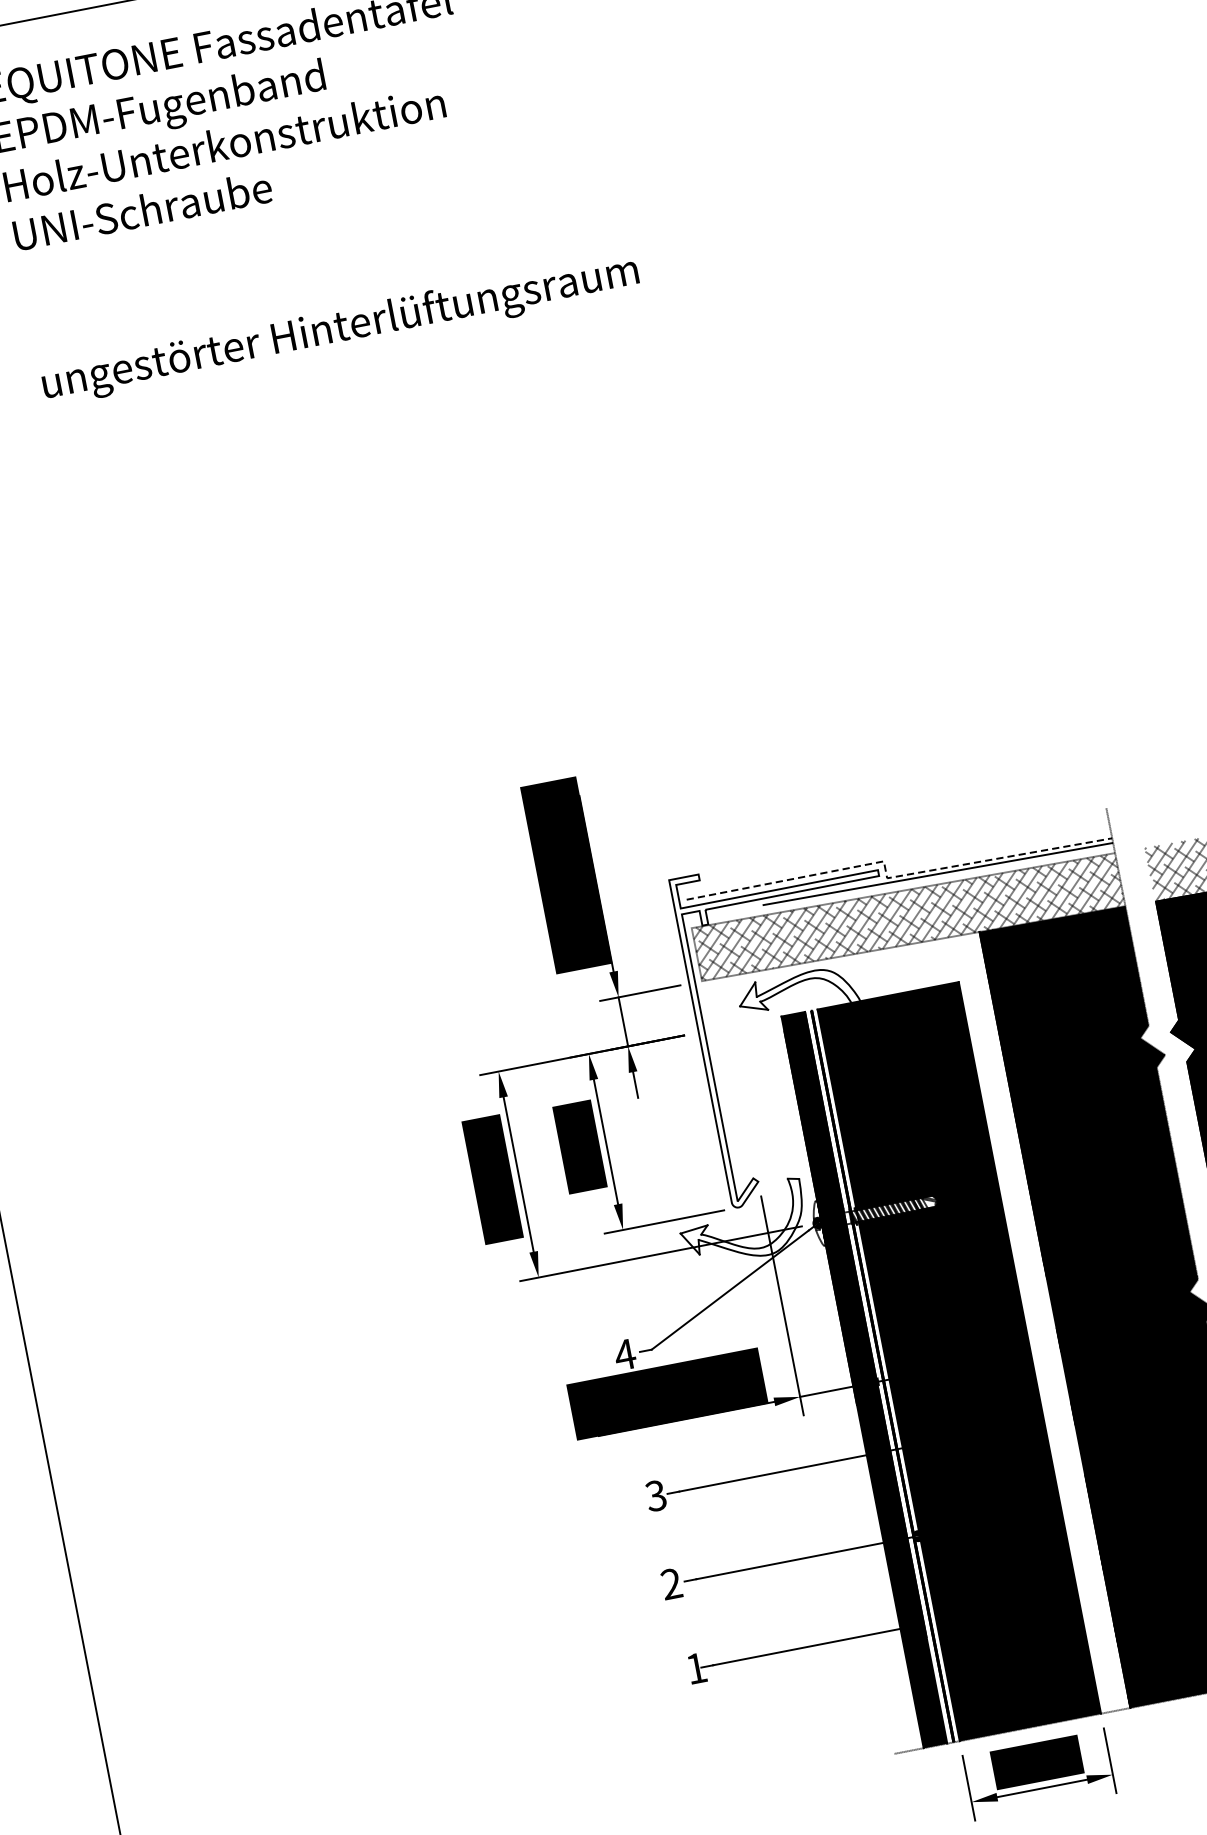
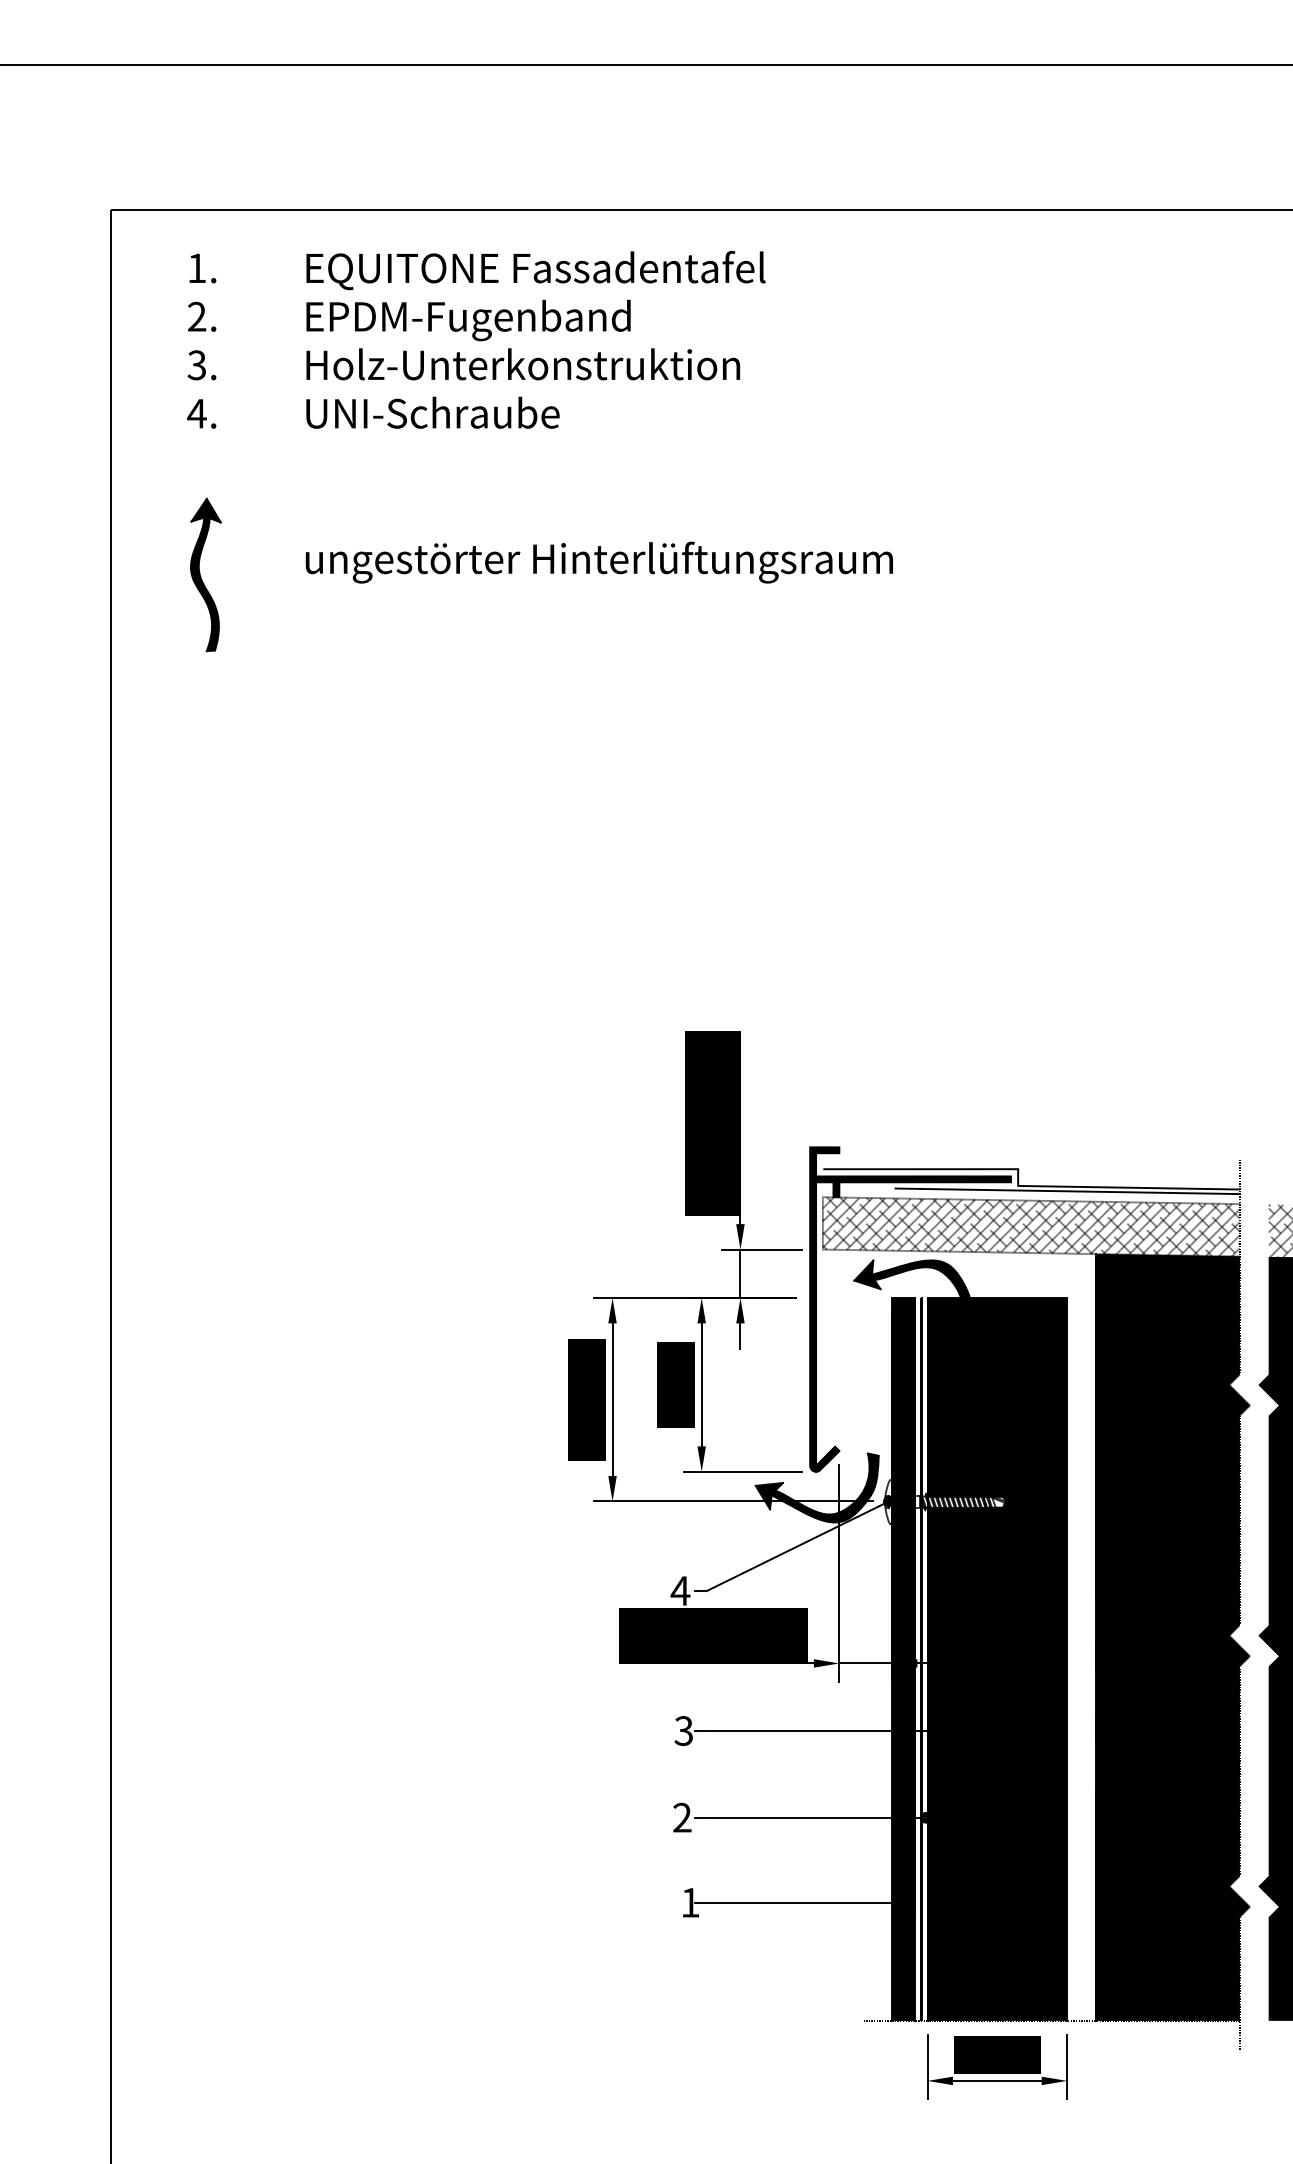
line: (891, 878) -> (1022, 1186), dashed -> solid
fill: (802, 1012) -> (912, 1297), added
hatch: (802, 1024) -> (910, 1309), added
fill: (742, 1223) -> (816, 1487), added

